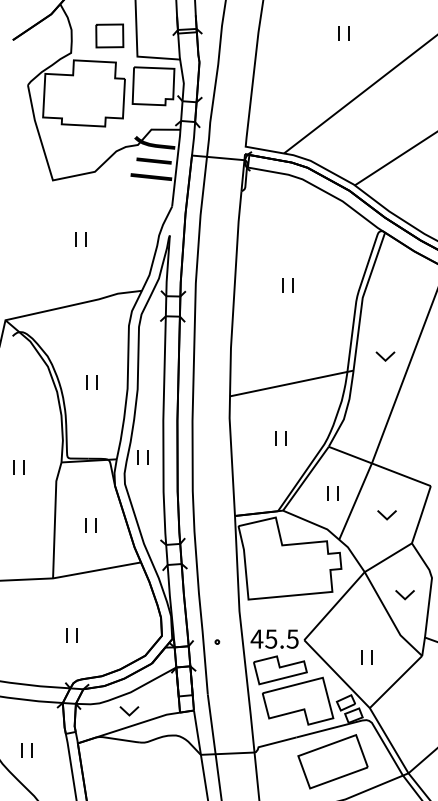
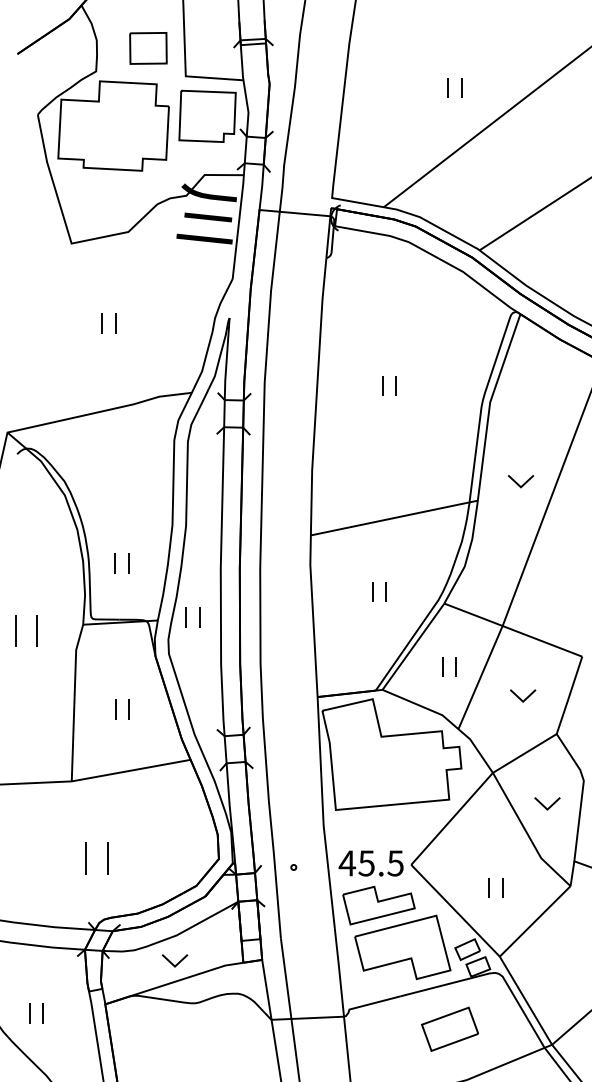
part: (343, 33) -> (453, 88), moved
part: (91, 382) -> (121, 563), moved
part: (18, 467) -> (25, 631), size x1.6
part: (71, 635) -> (96, 858), size x1.6
part: (332, 761) -> (449, 1028), size x0.6

